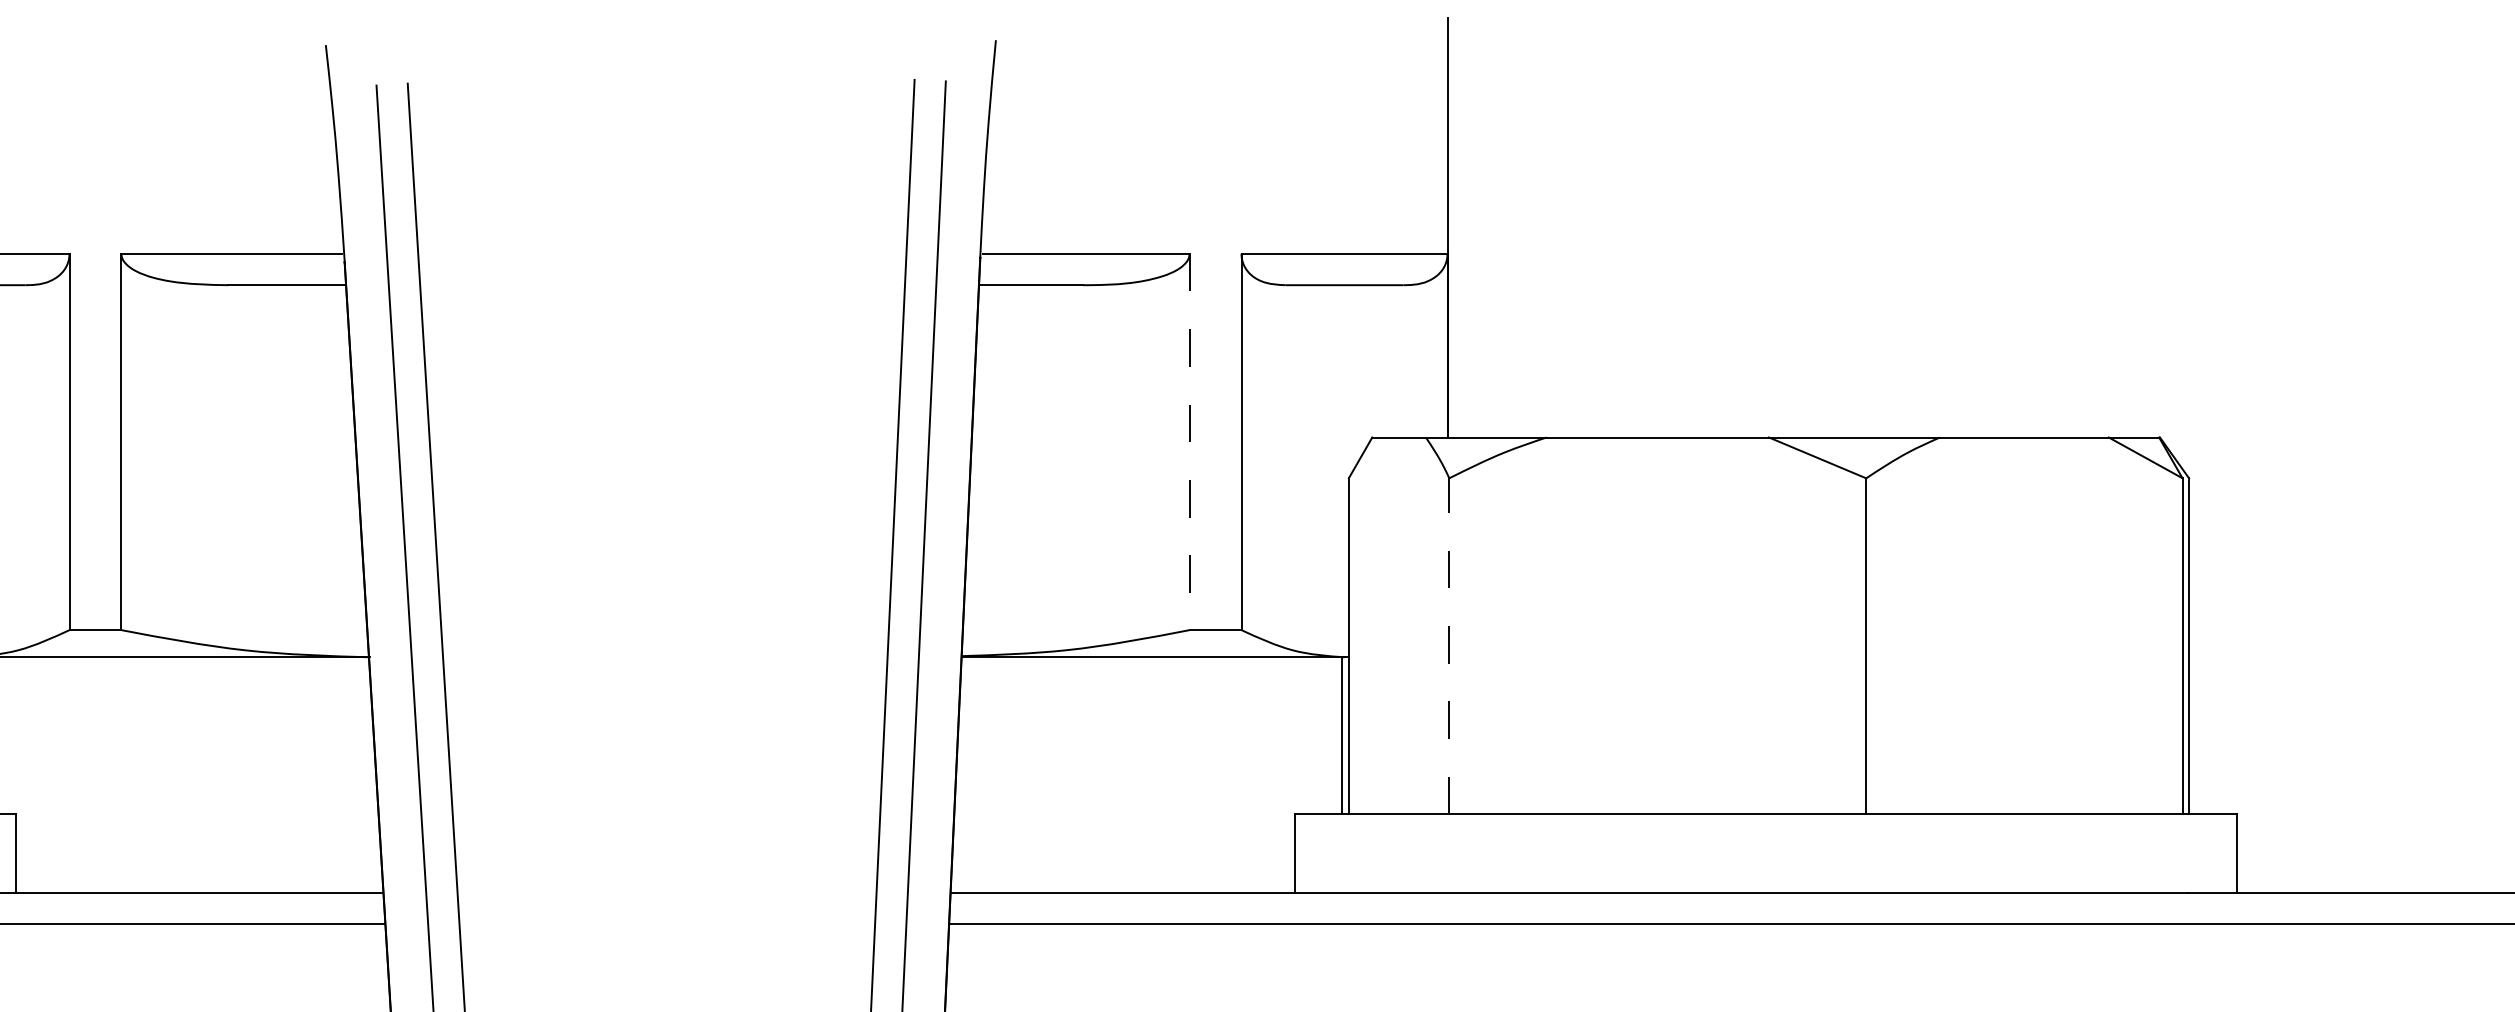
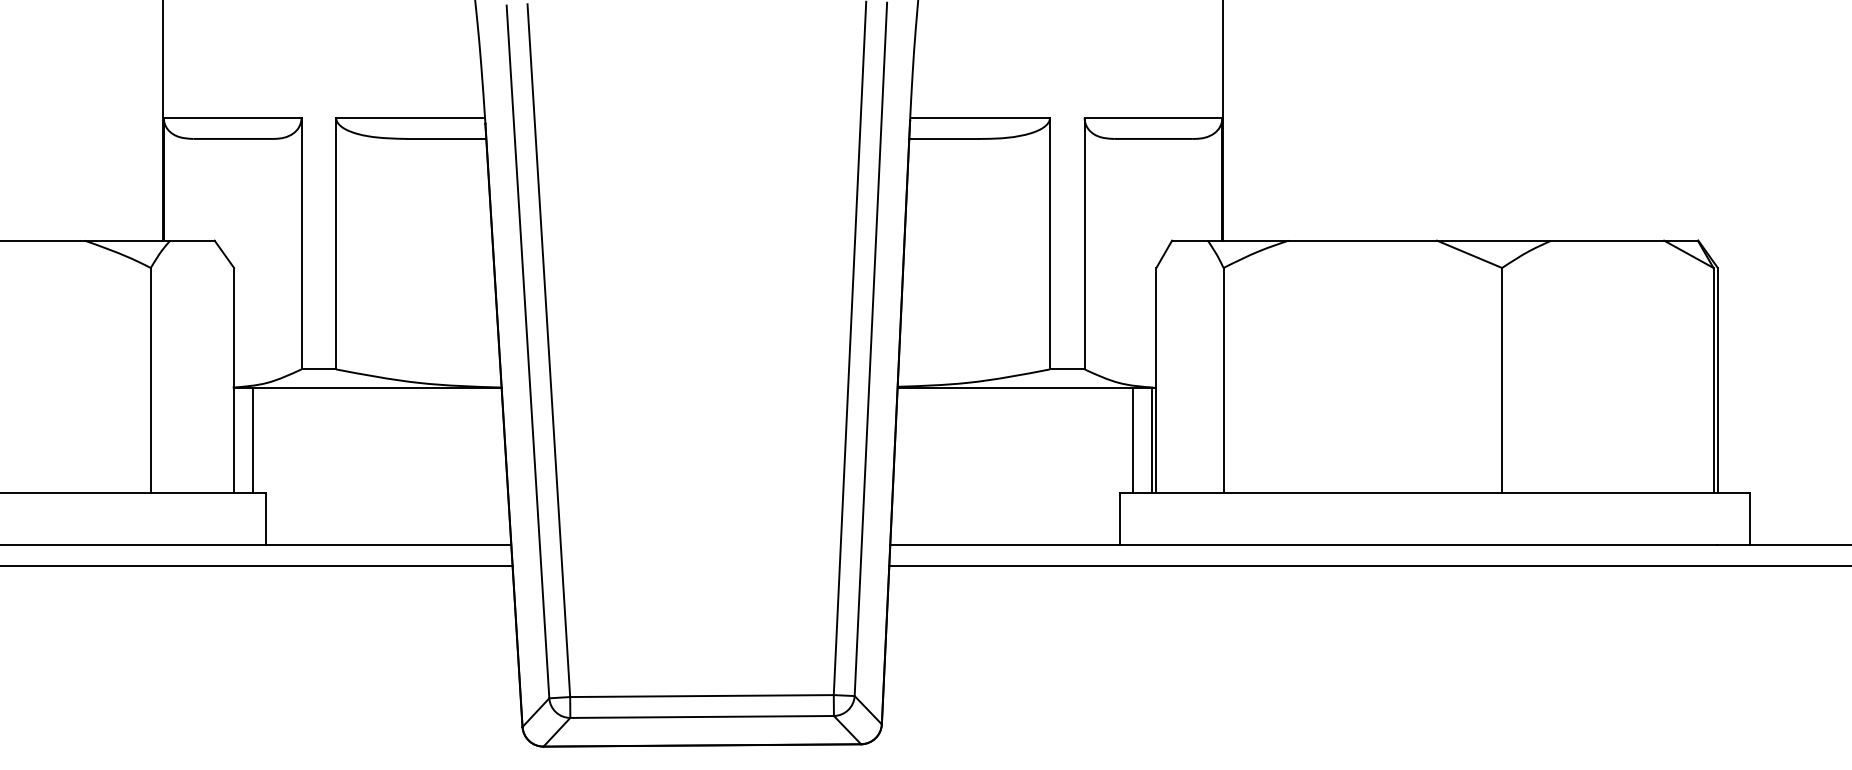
line: (1190, 441) -> (1050, 243), dashed -> solid
line: (1449, 645) -> (1223, 379), dashed -> solid
line: (1313, 734) -> (1132, 439), added

